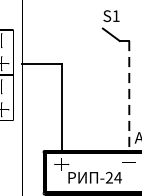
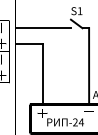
line: (61, 41) -> (42, 28), added
line: (129, 96) -> (89, 66), dashed -> solid

